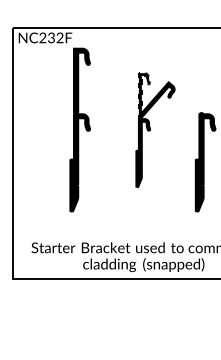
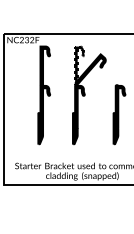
part: (155, 130) -> (89, 95), size x1.43

